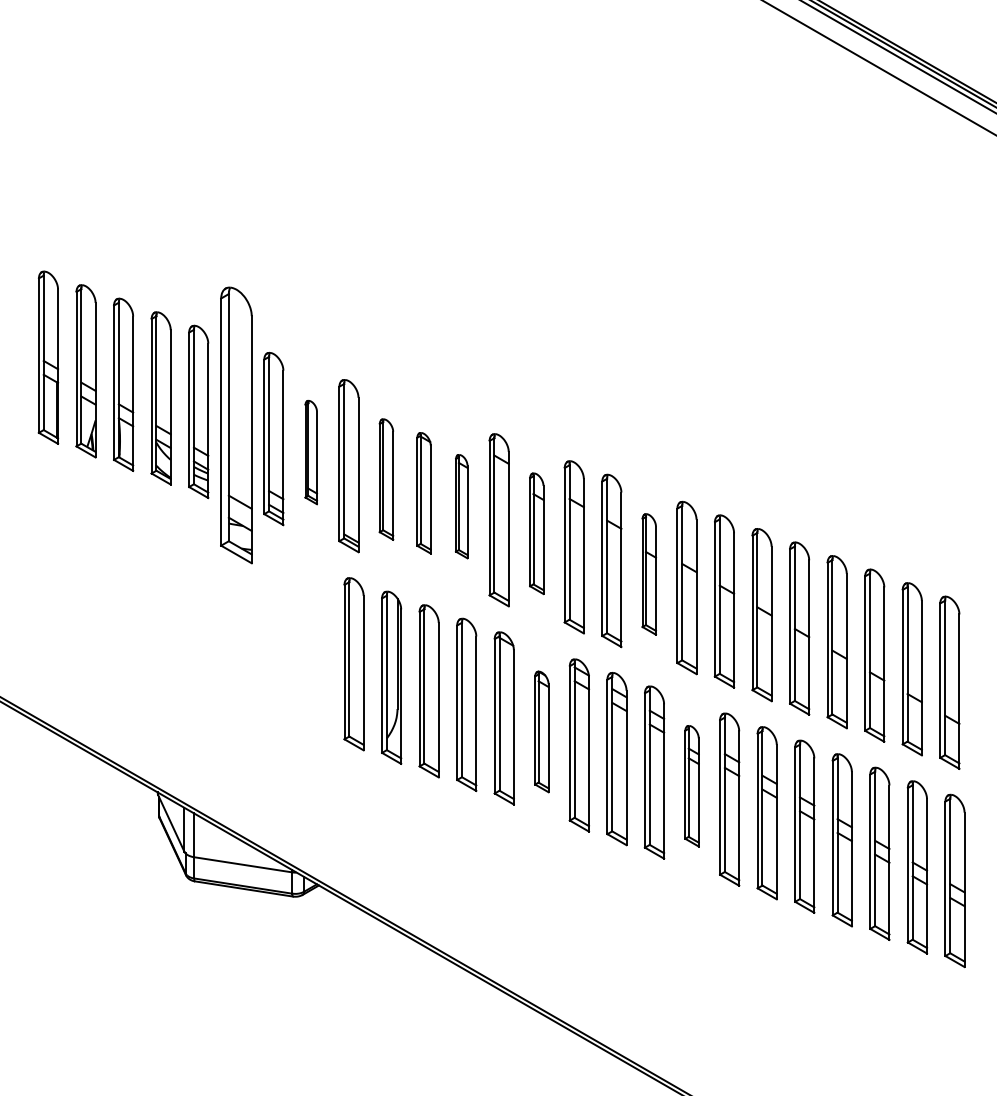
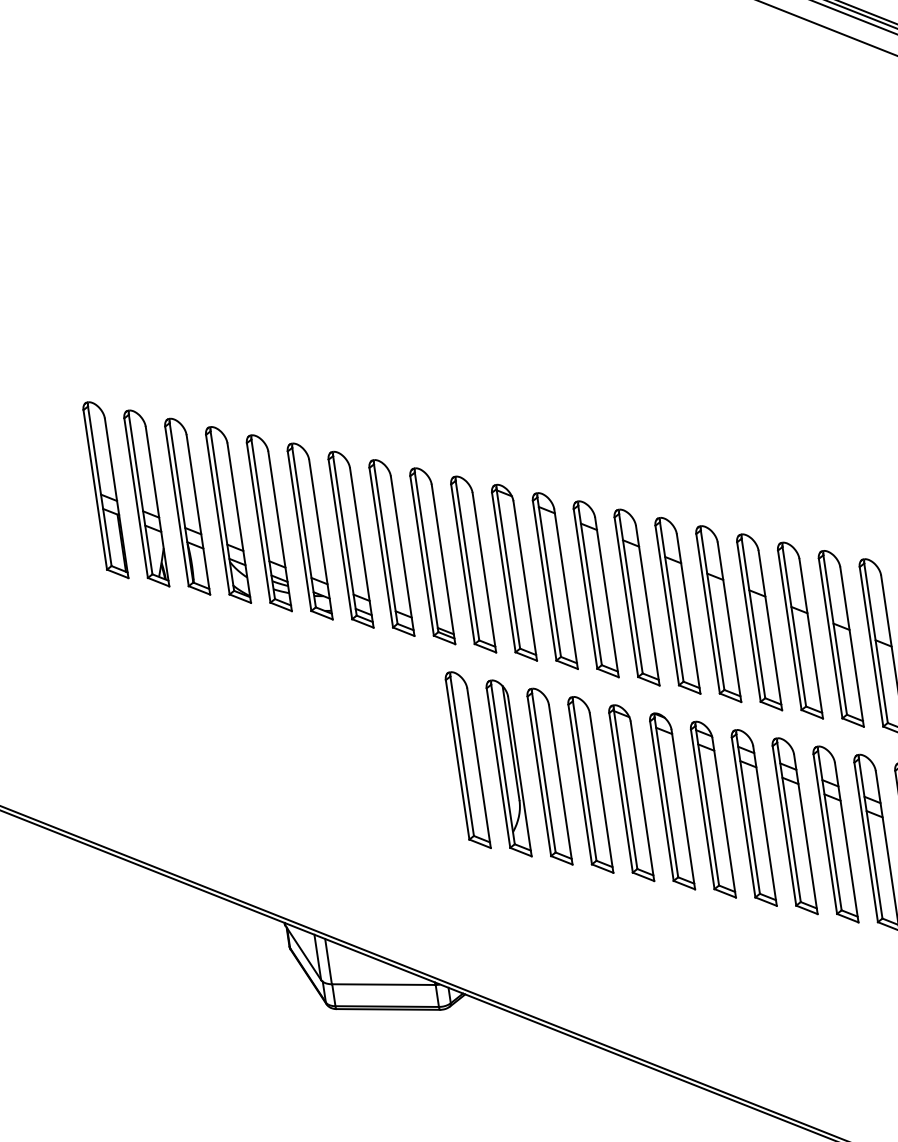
part: (235, 425) -> (308, 532), size x0.62
part: (310, 452) -> (390, 548), size x1.67
part: (386, 479) -> (473, 564), size x1.43
part: (423, 493) -> (513, 573), size x1.43
part: (461, 506) -> (554, 581), size x1.67
part: (536, 533) -> (636, 597), size x1.43
part: (648, 574) -> (758, 622), size x1.43
part: (541, 731) -> (671, 801), size x1.43
part: (691, 786) -> (834, 835), size x1.43

